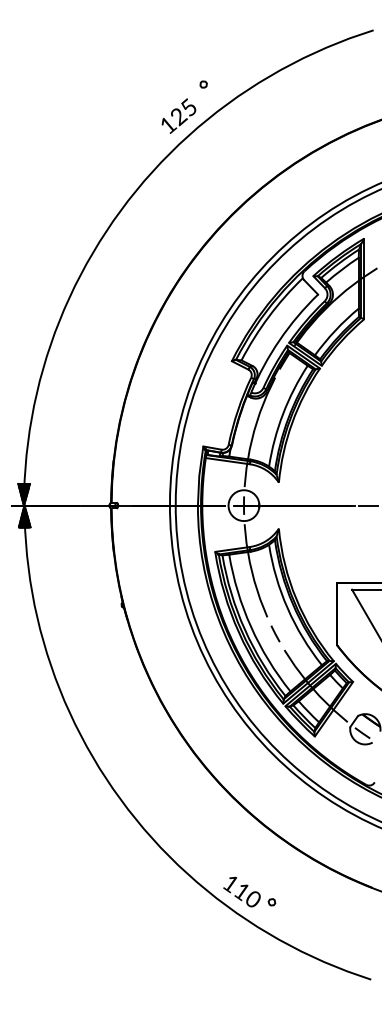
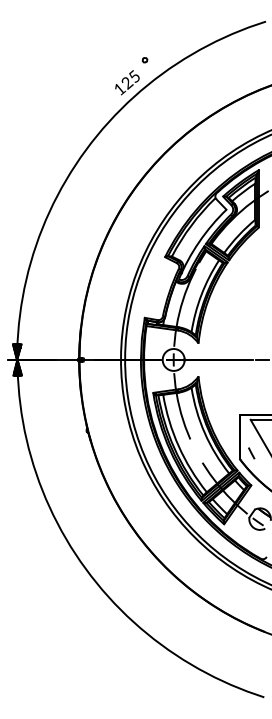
line: (275, 633) -> (251, 453), moved
part: (249, 891) -> (177, 634), removed

